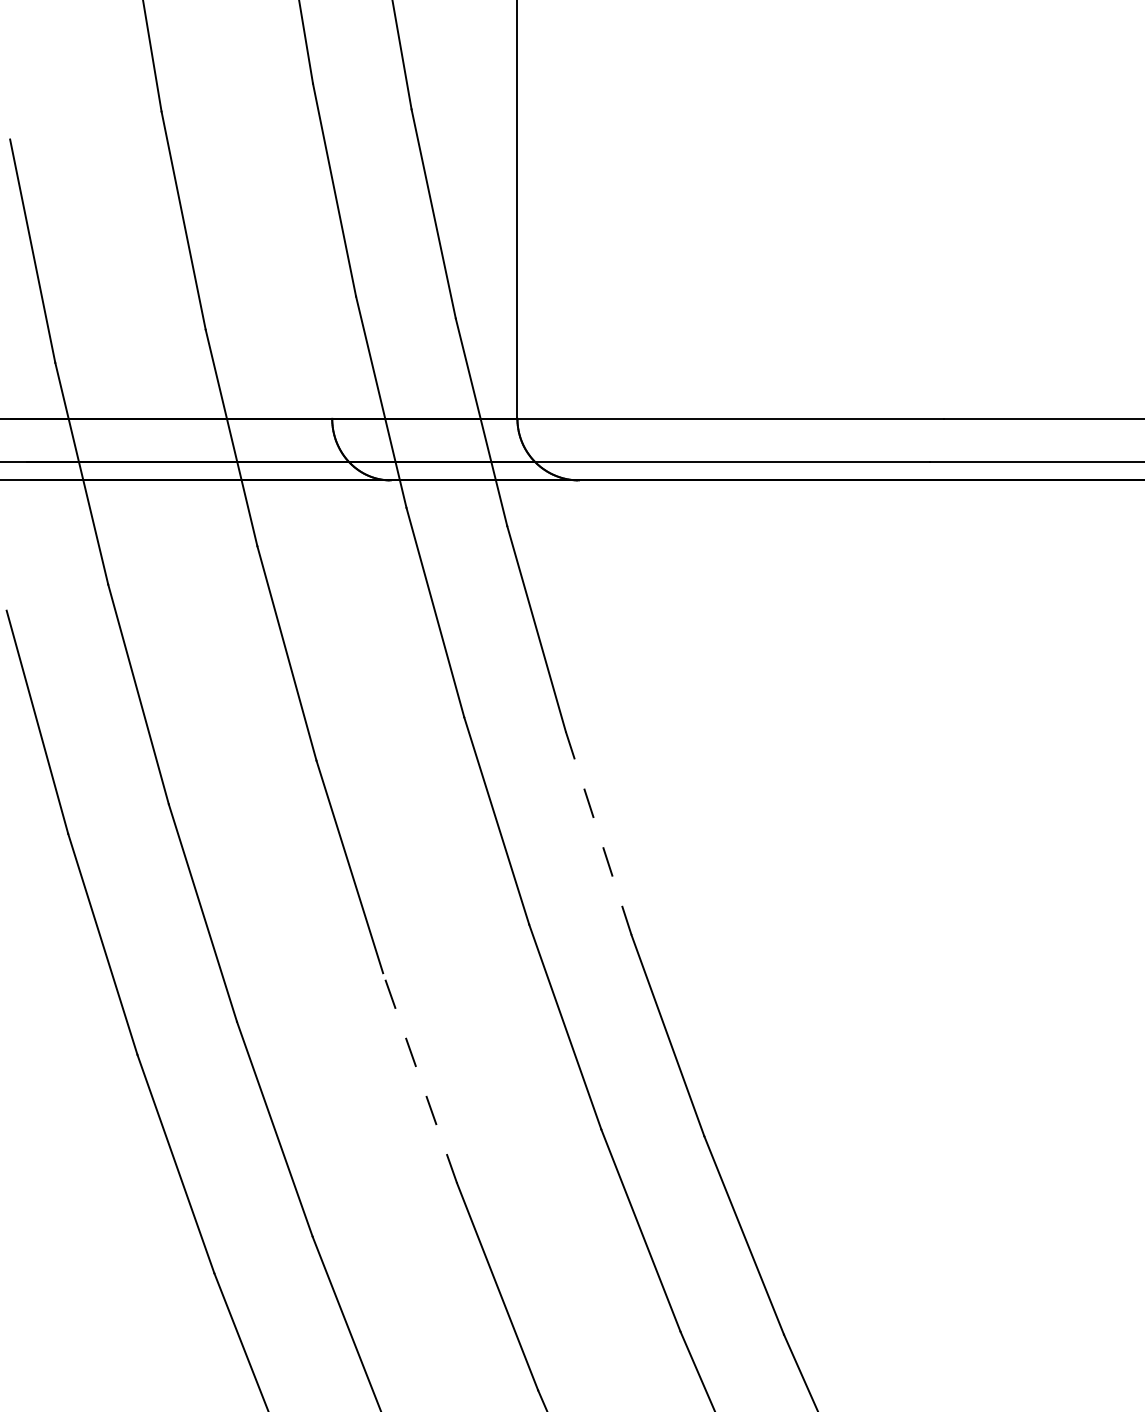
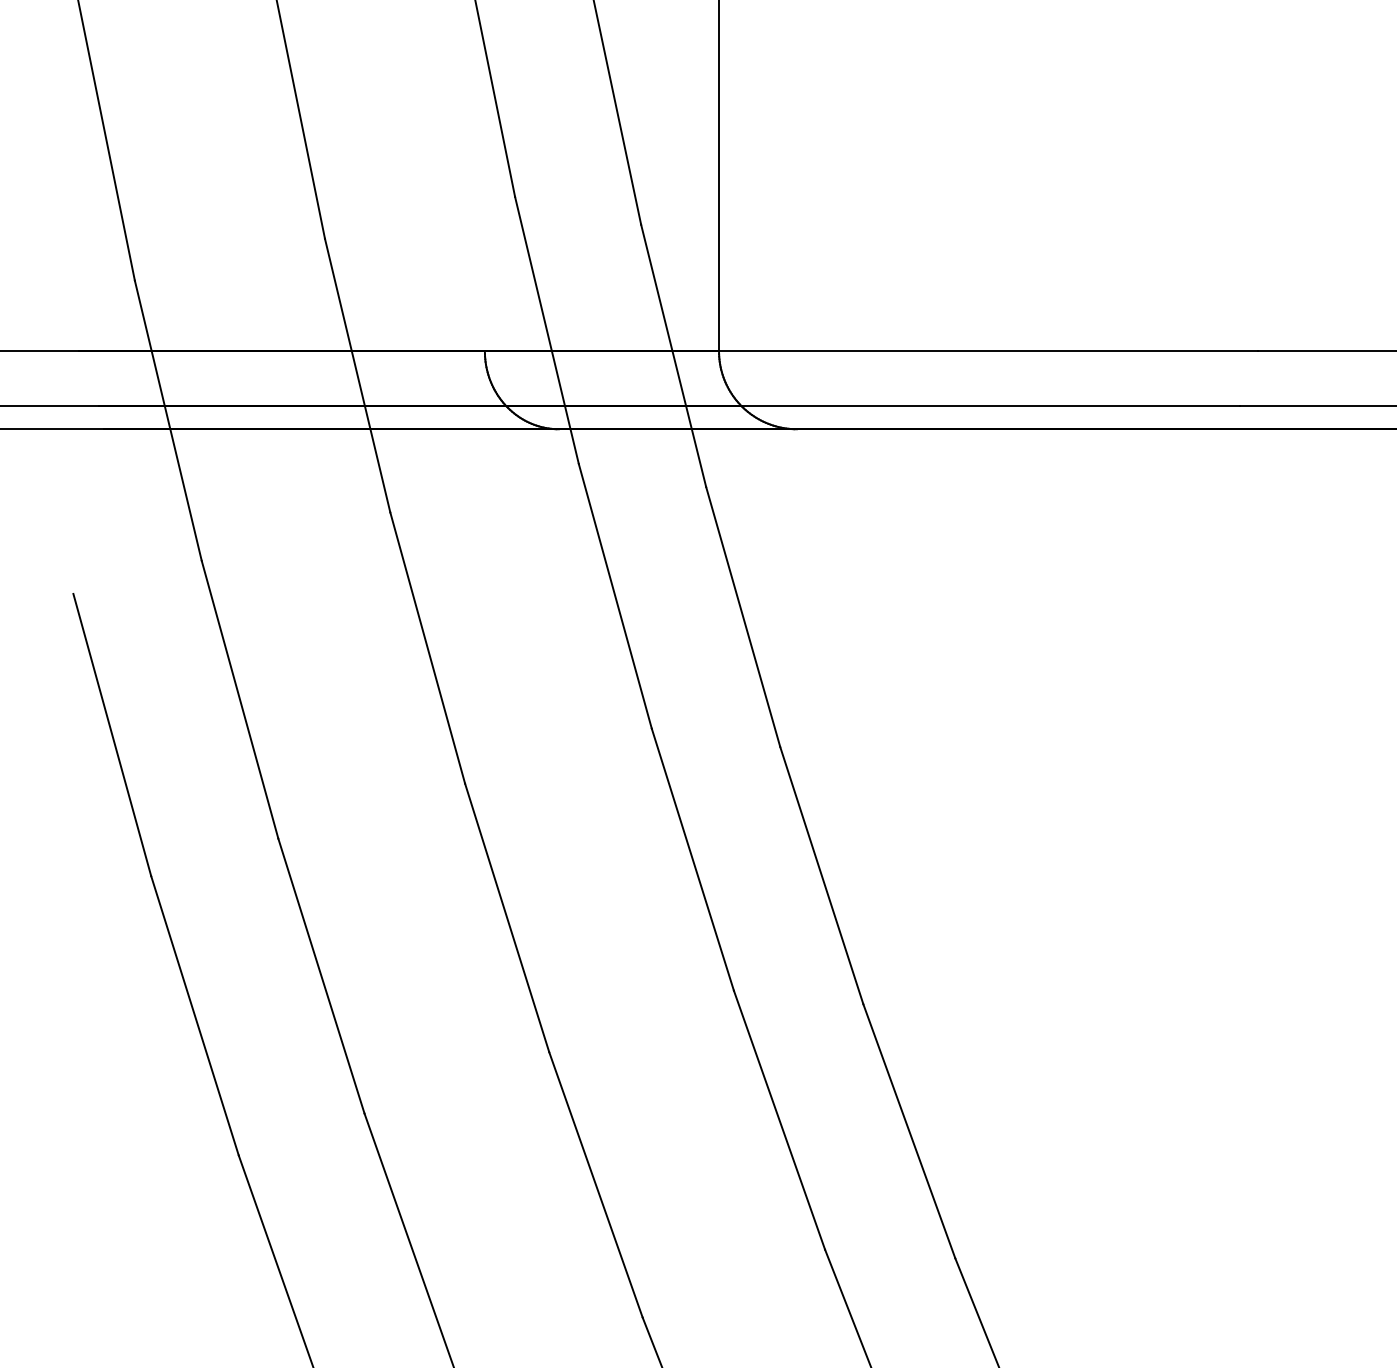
line: (598, 833) -> (821, 875), dashed -> solid
line: (419, 1077) -> (595, 1184), dashed -> solid

